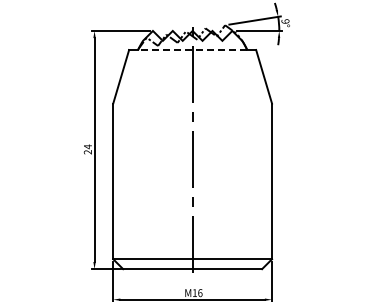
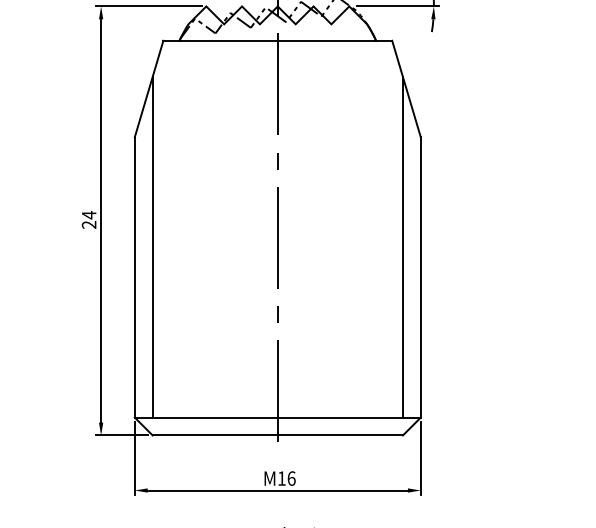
line: (192, 50) -> (277, 41), dashed -> solid
line: (123, 164) -> (153, 246), added
line: (262, 164) -> (403, 246), added

